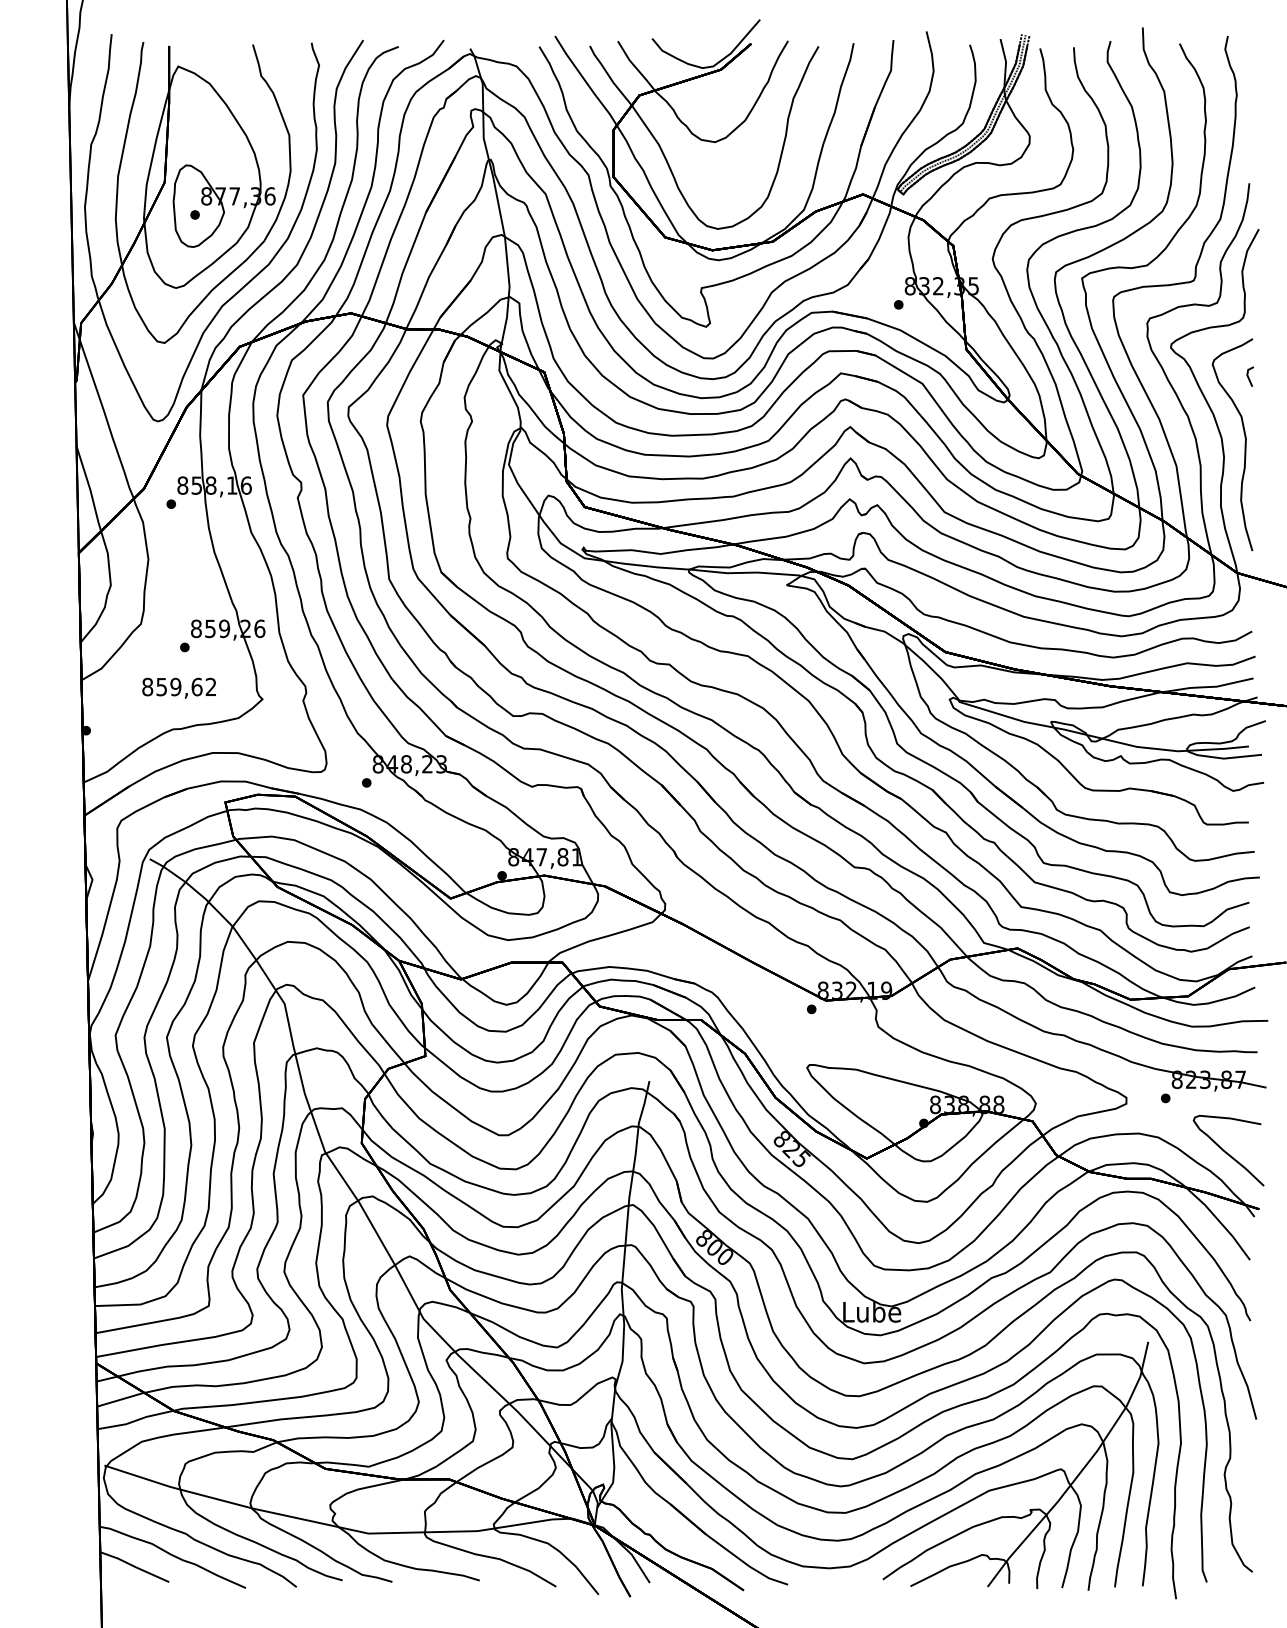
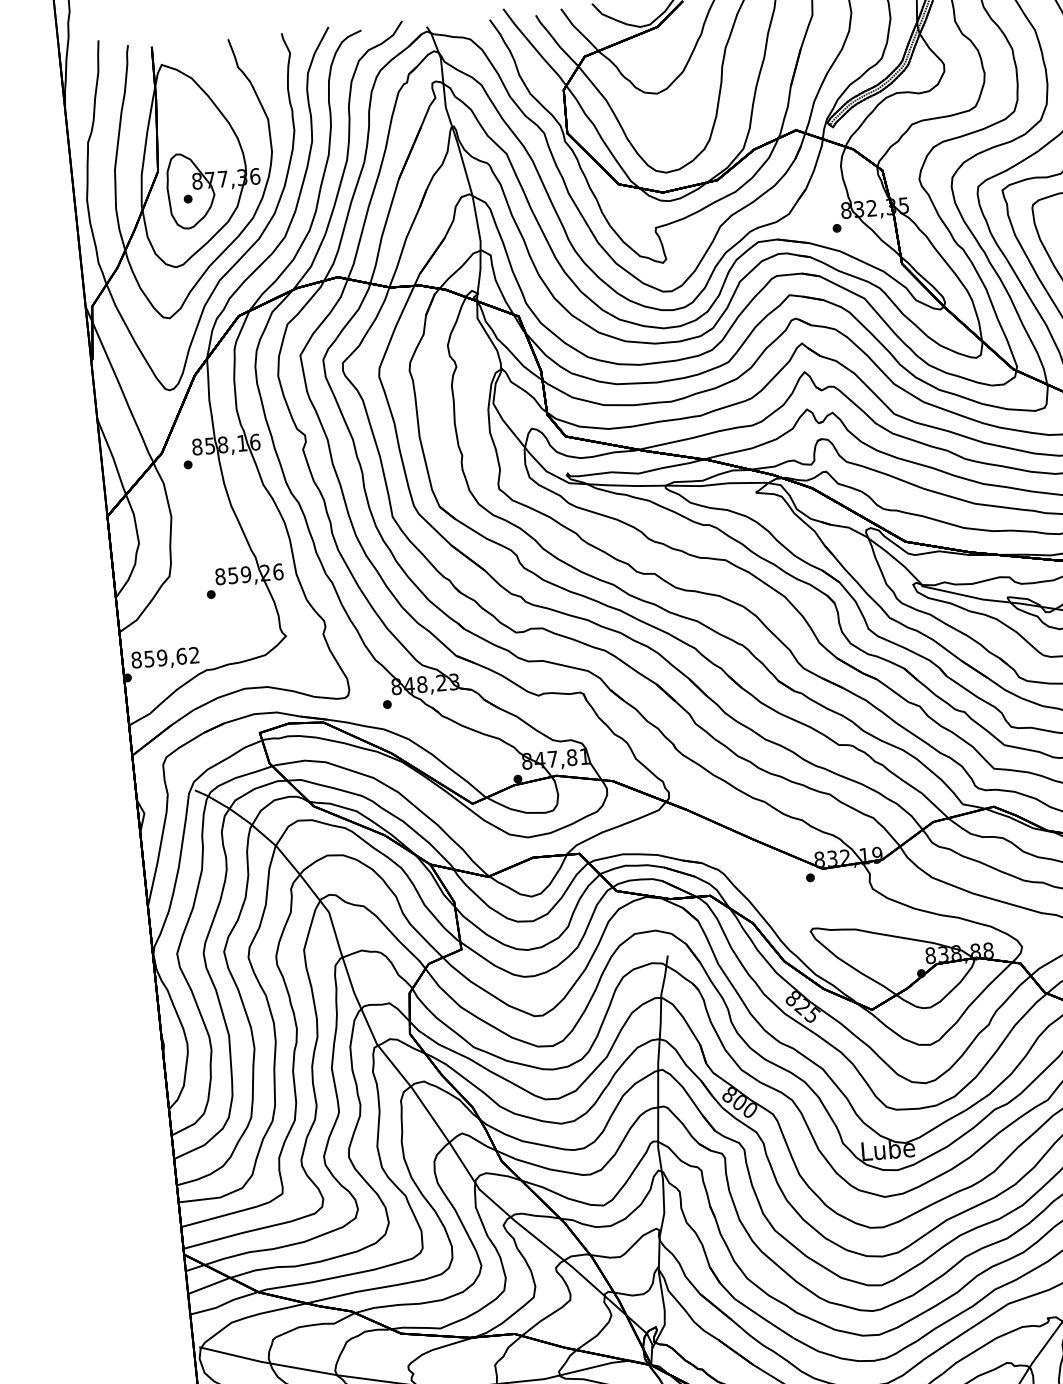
text: (178, 687) -> (164, 658), moved

